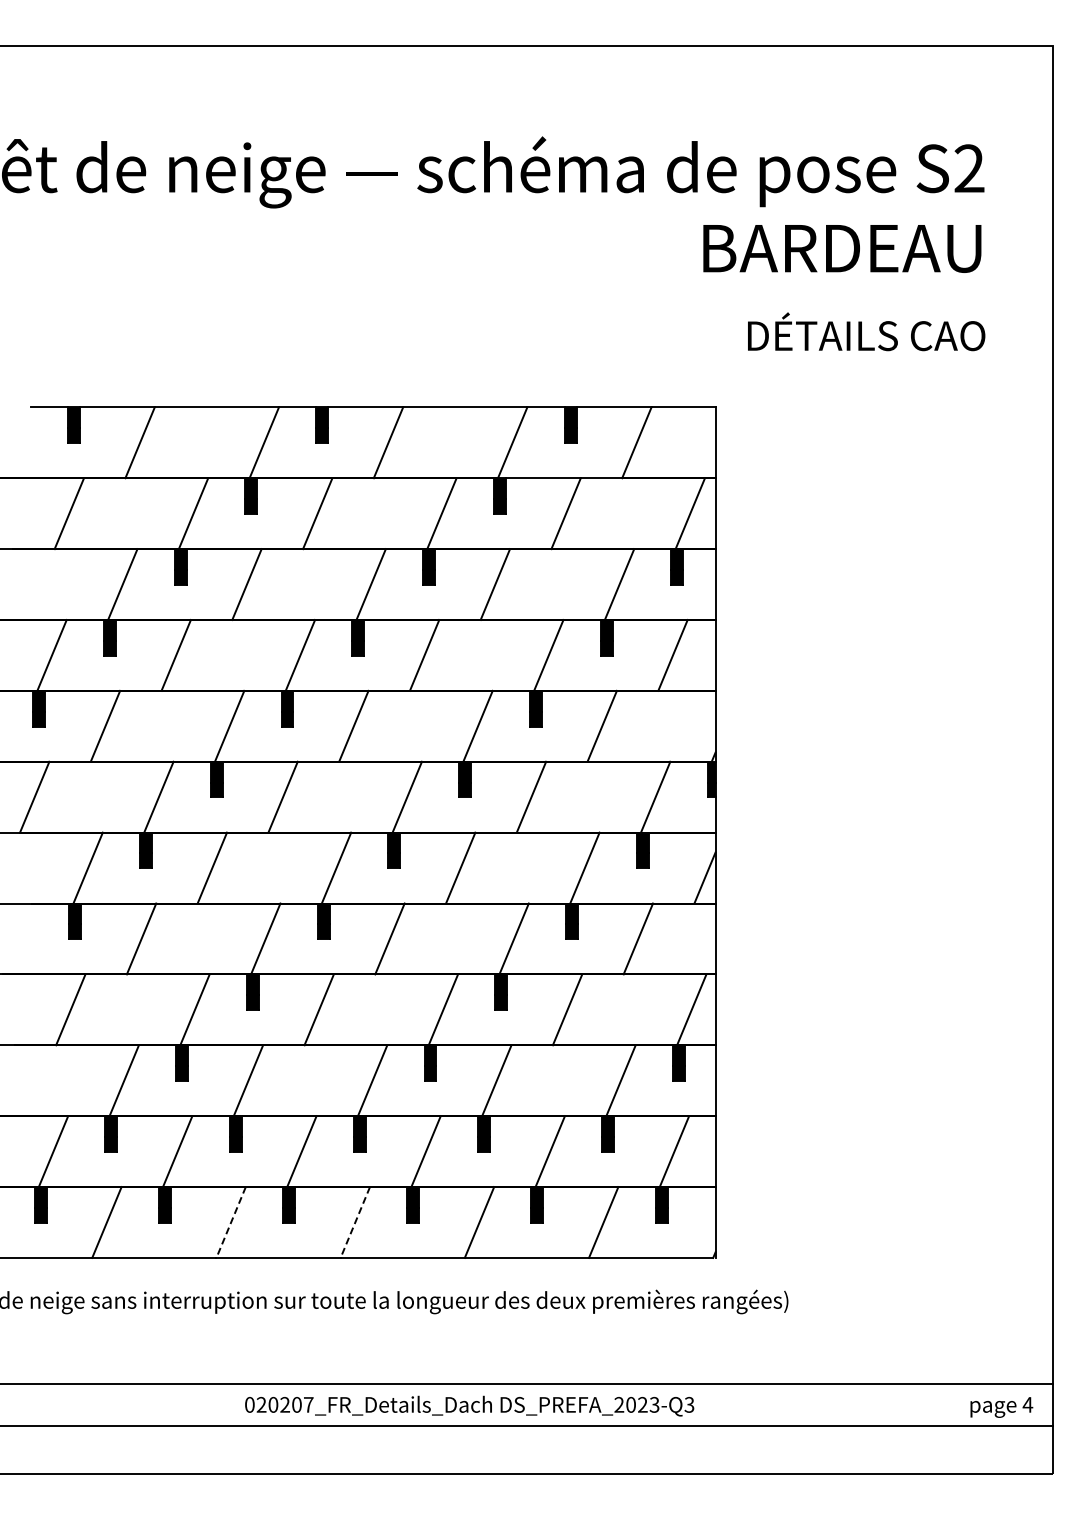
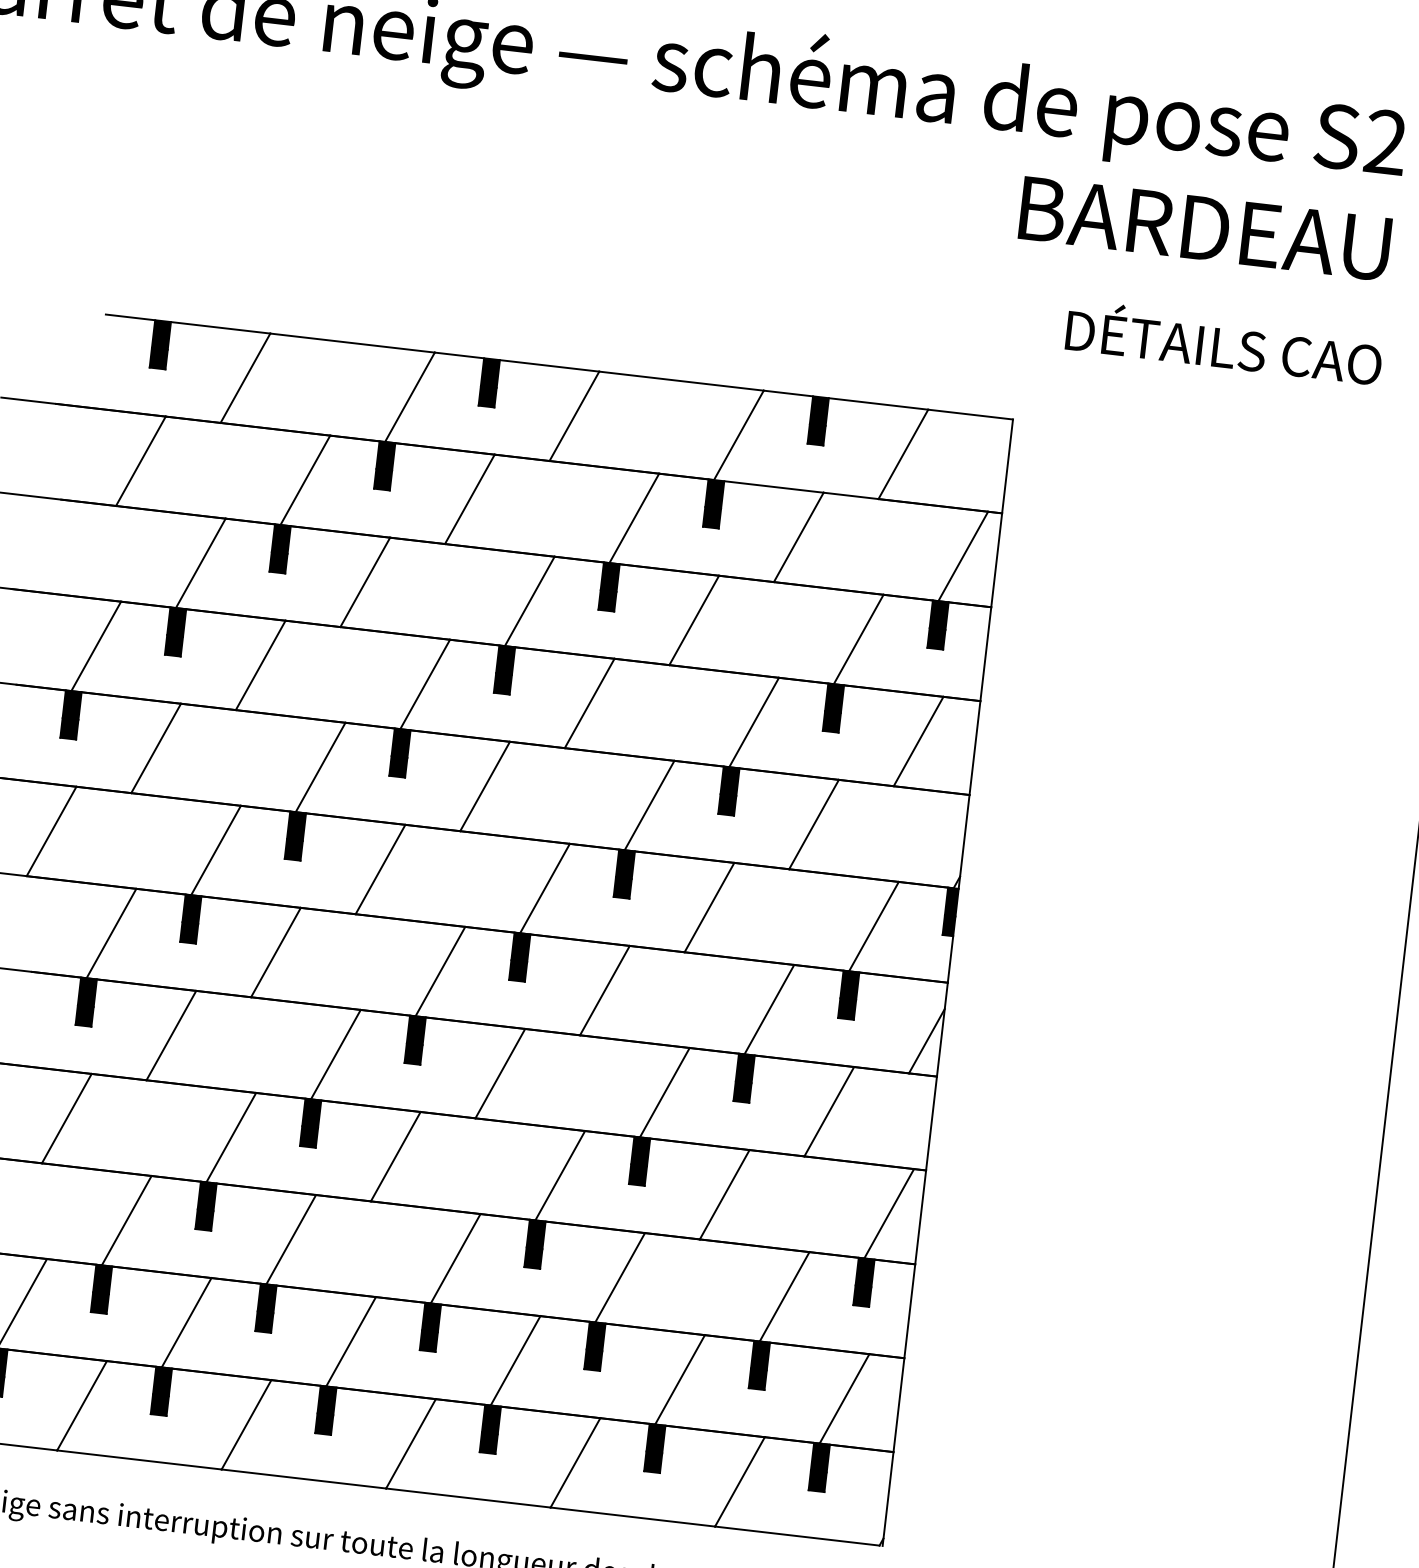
line: (230, 1222) -> (245, 1424), dashed -> solid
line: (355, 1222) -> (411, 1443), dashed -> solid

